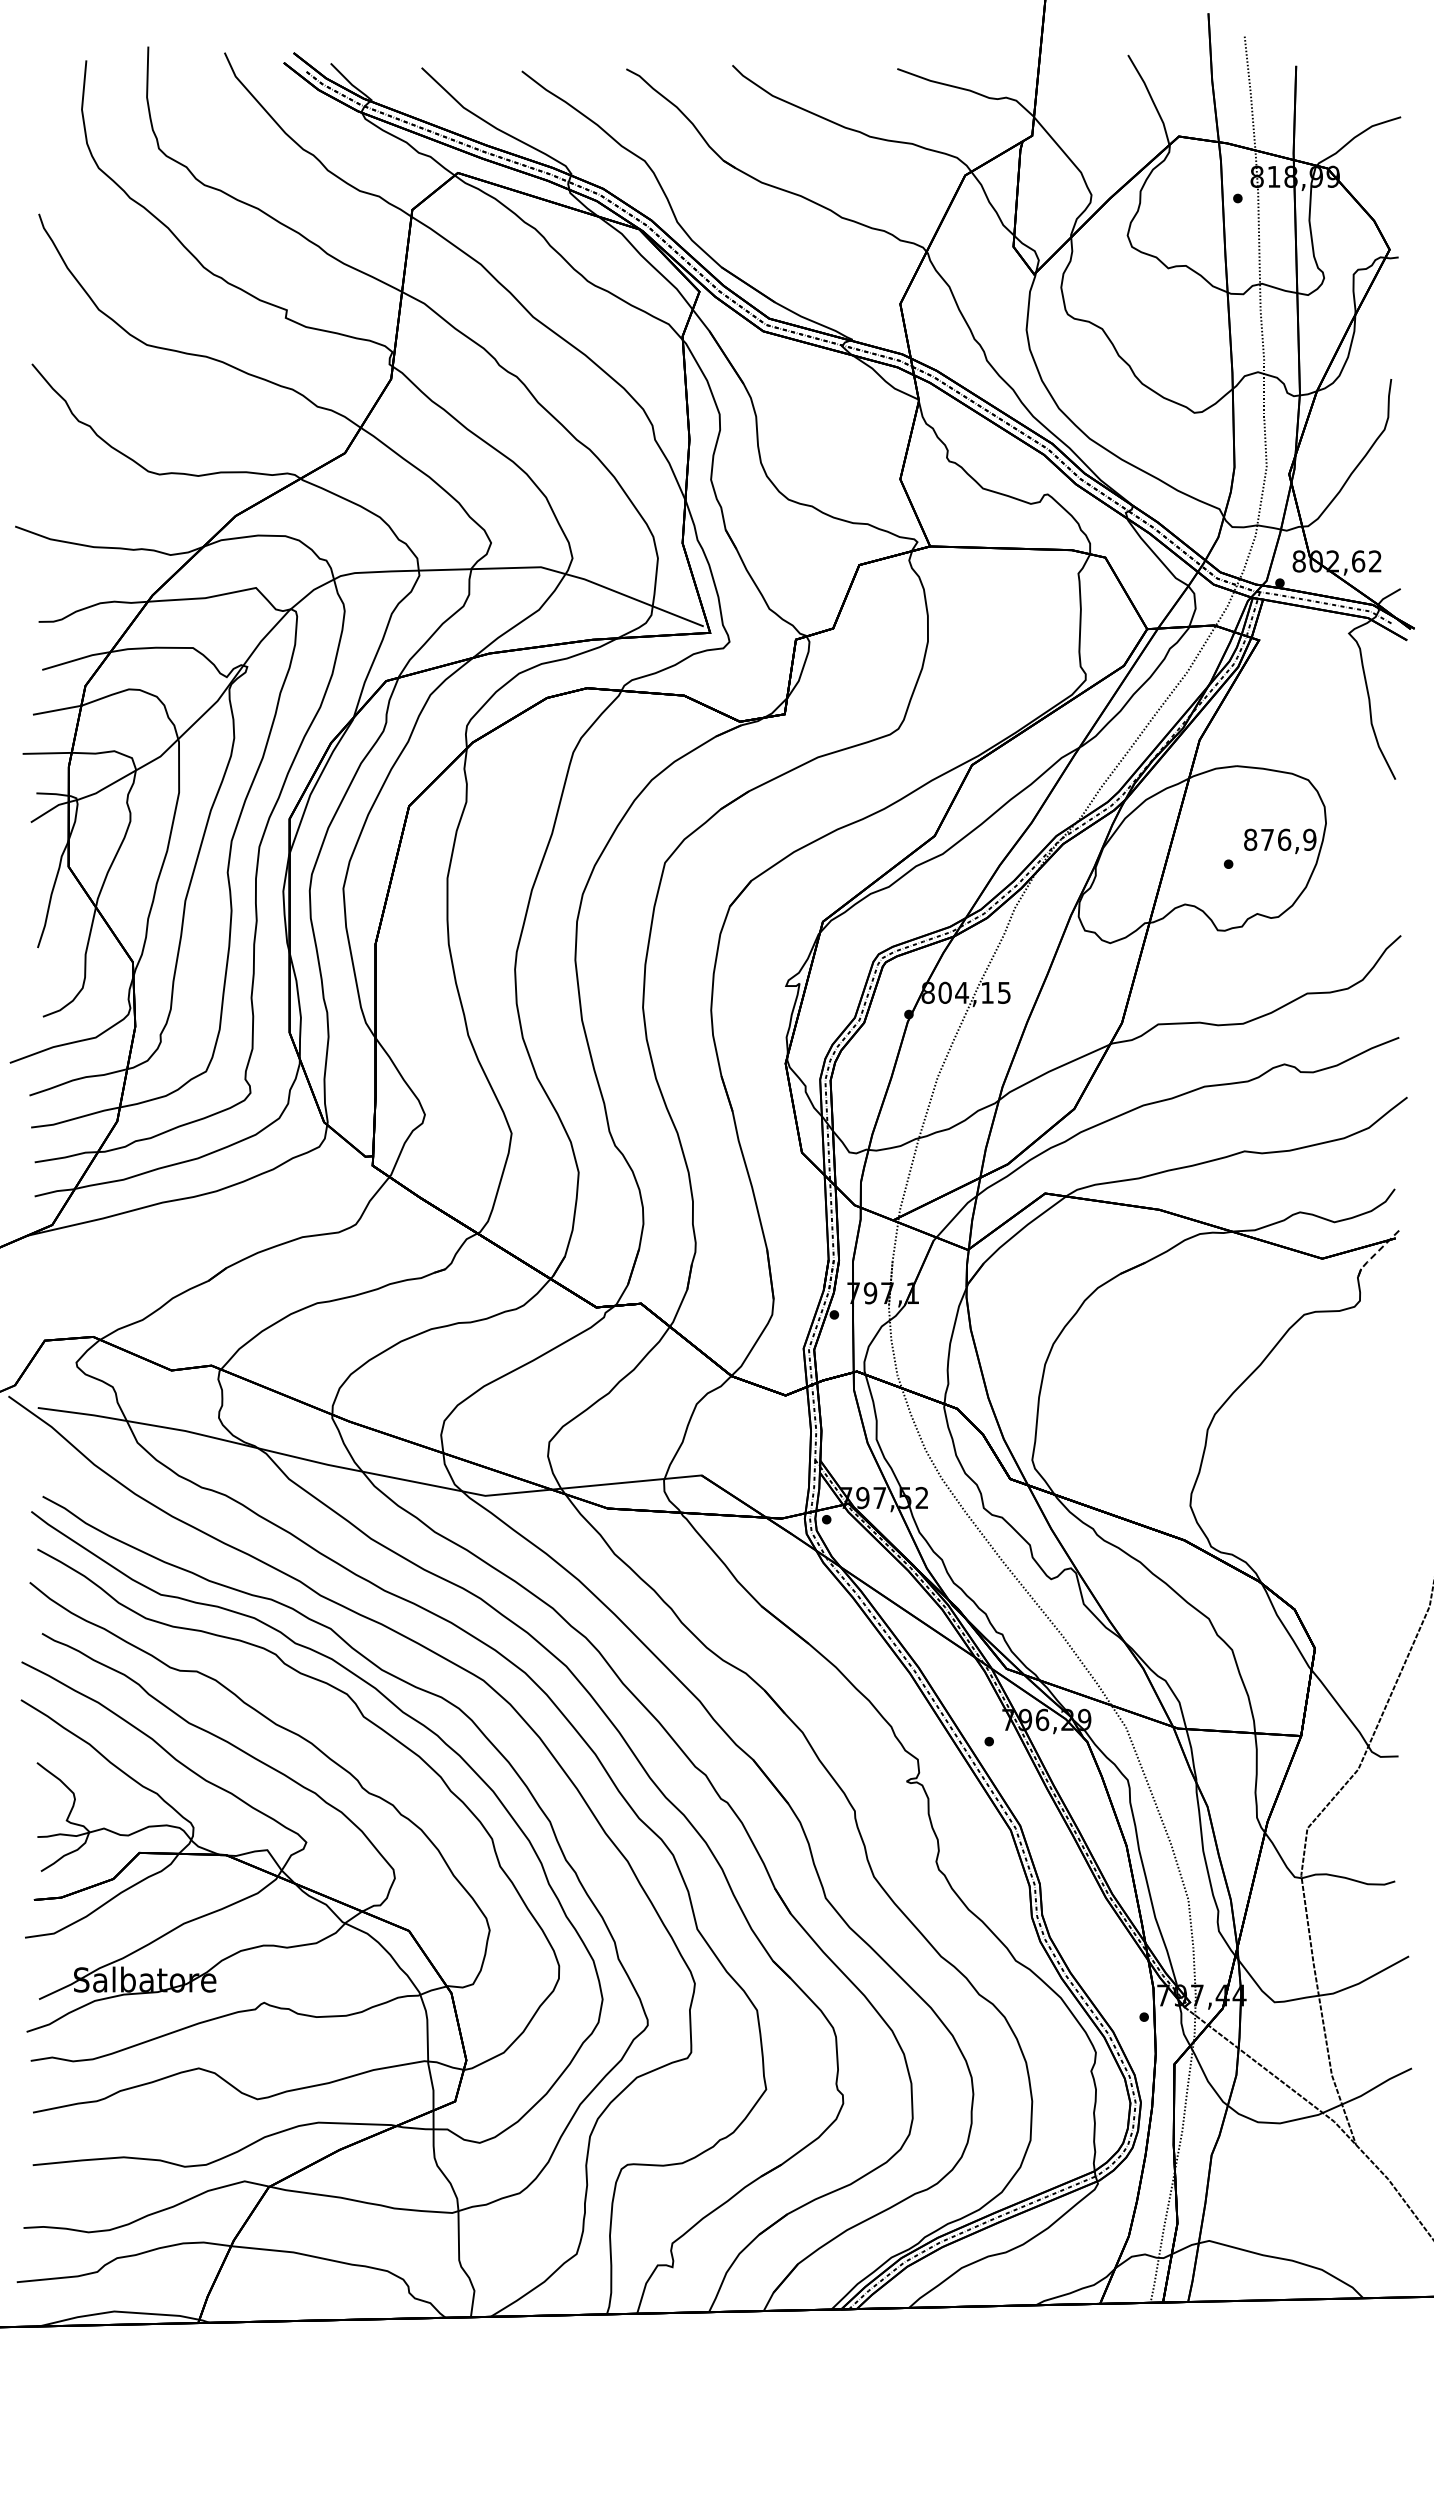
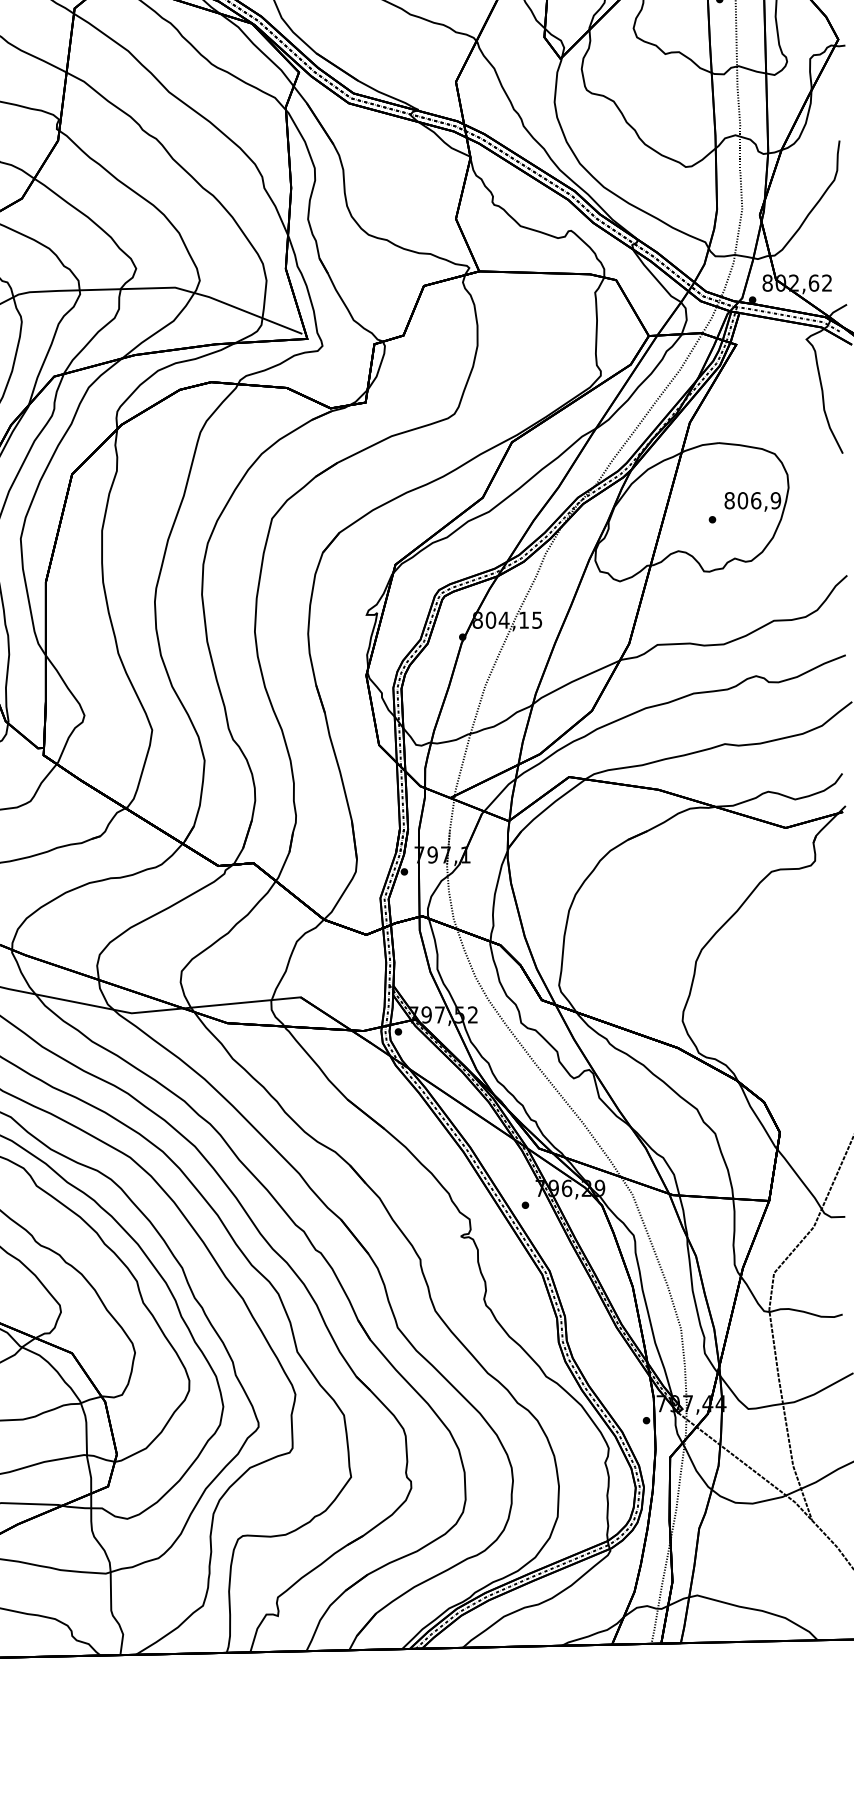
text: (1267, 839) -> (742, 500), 876,9 -> 806,9
line: (1375, 1254) -> (827, 824), dashed -> solid

